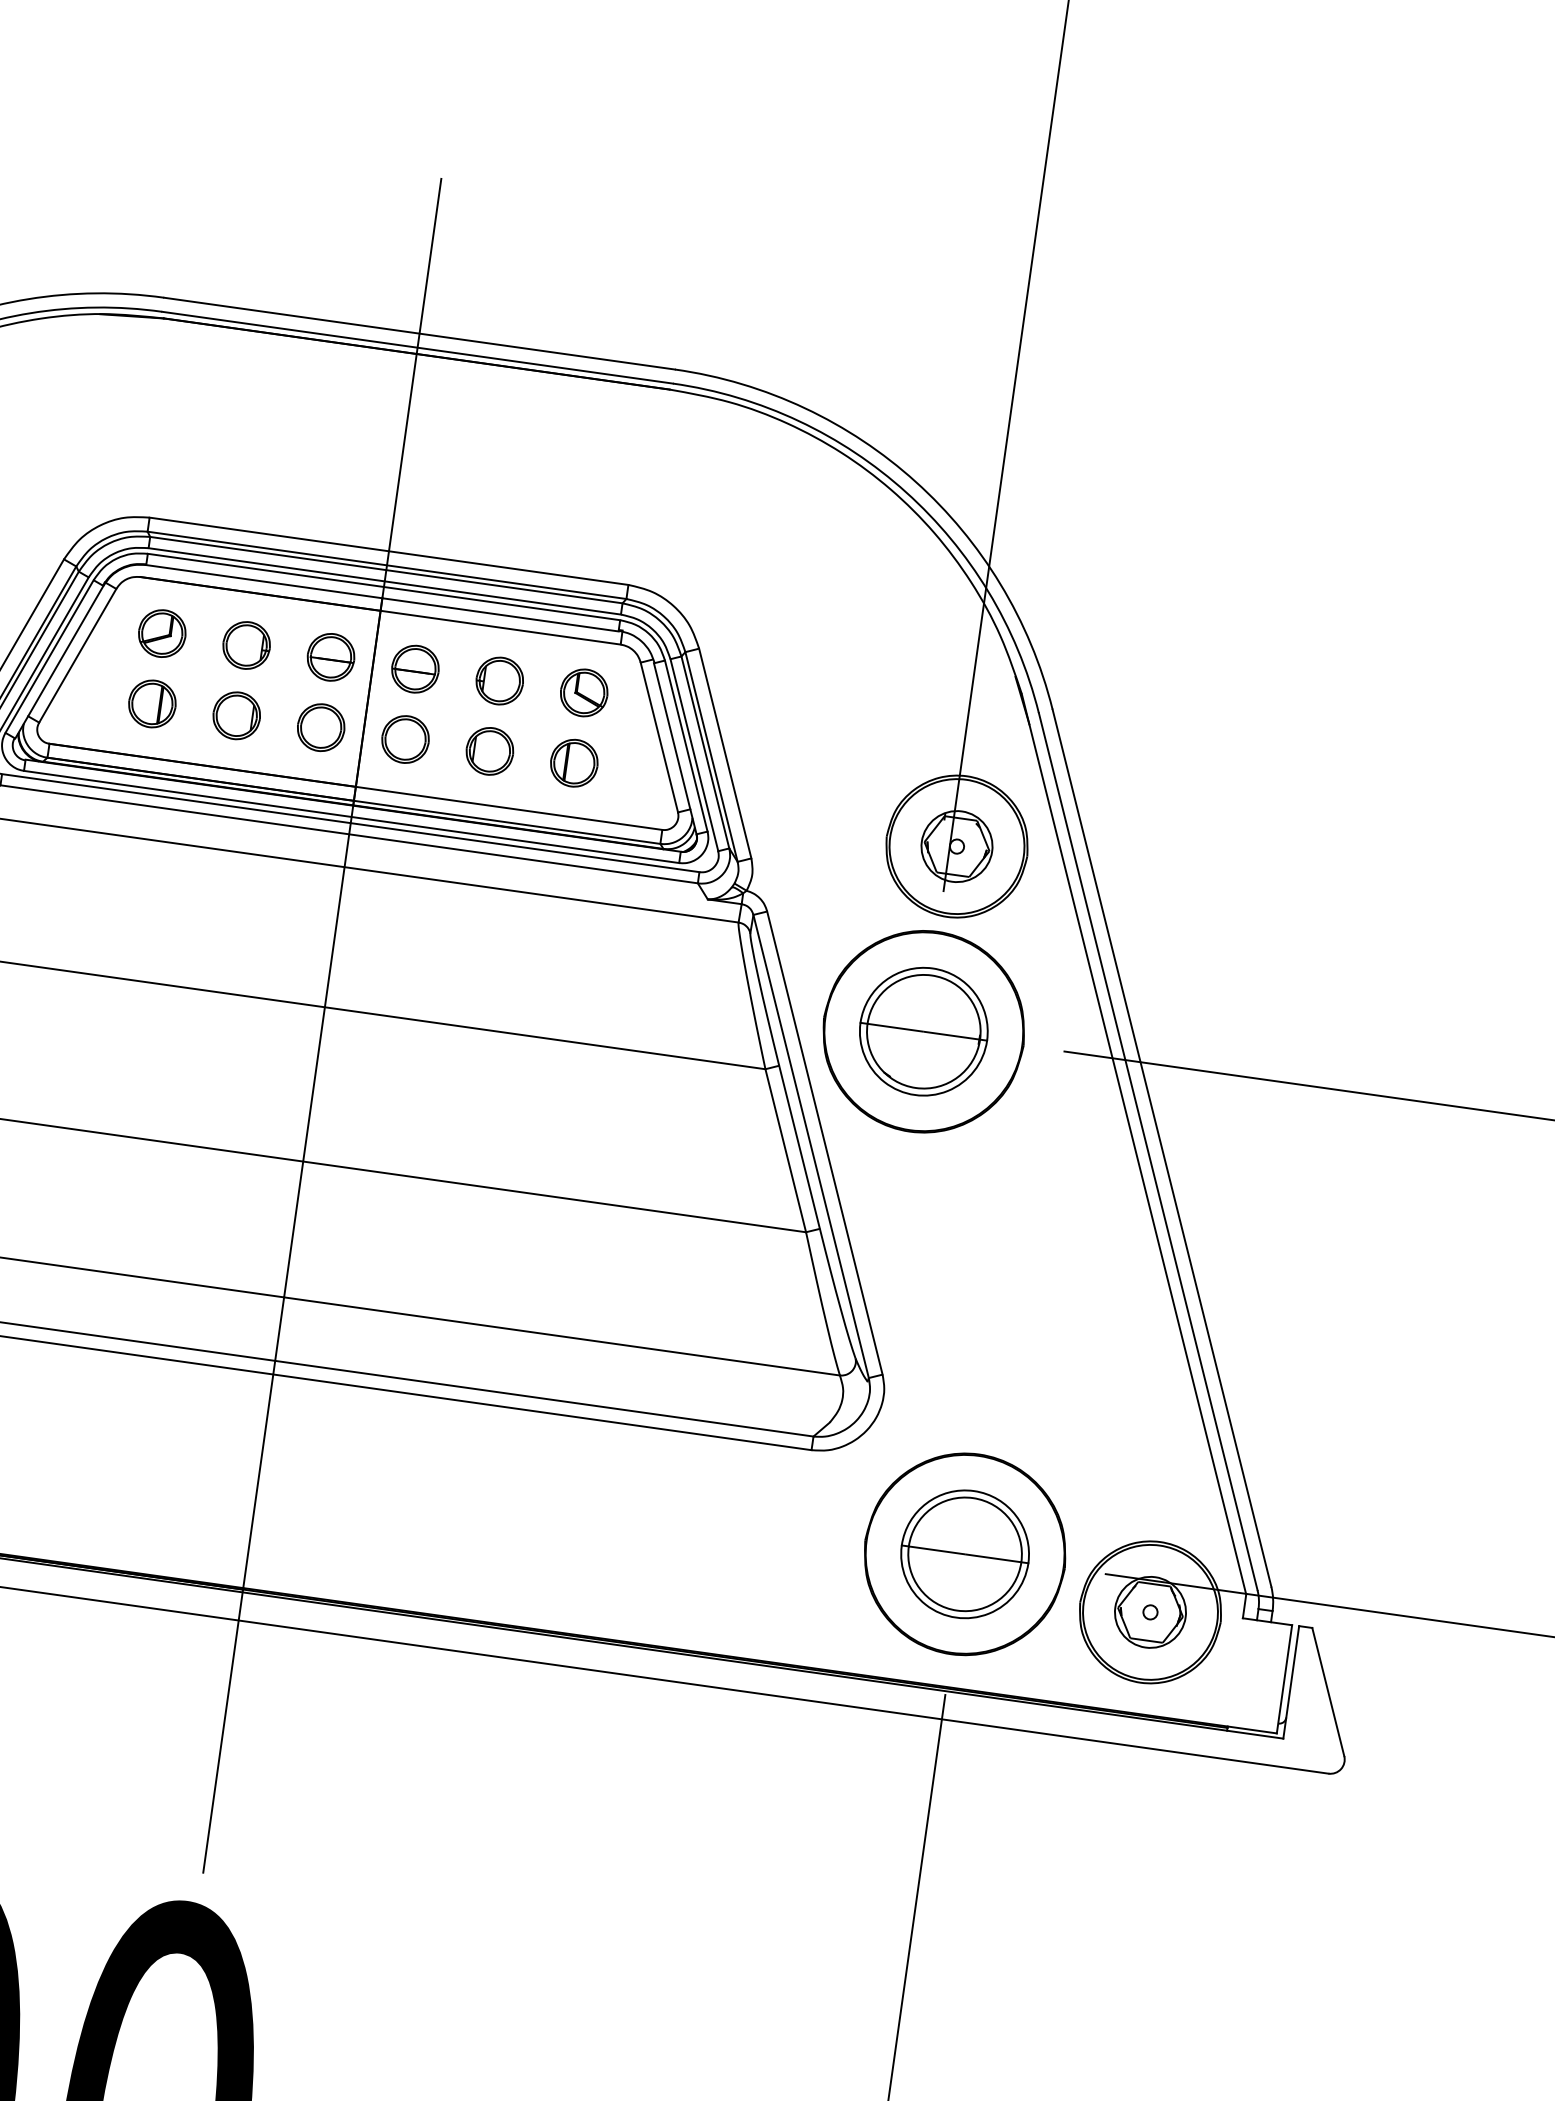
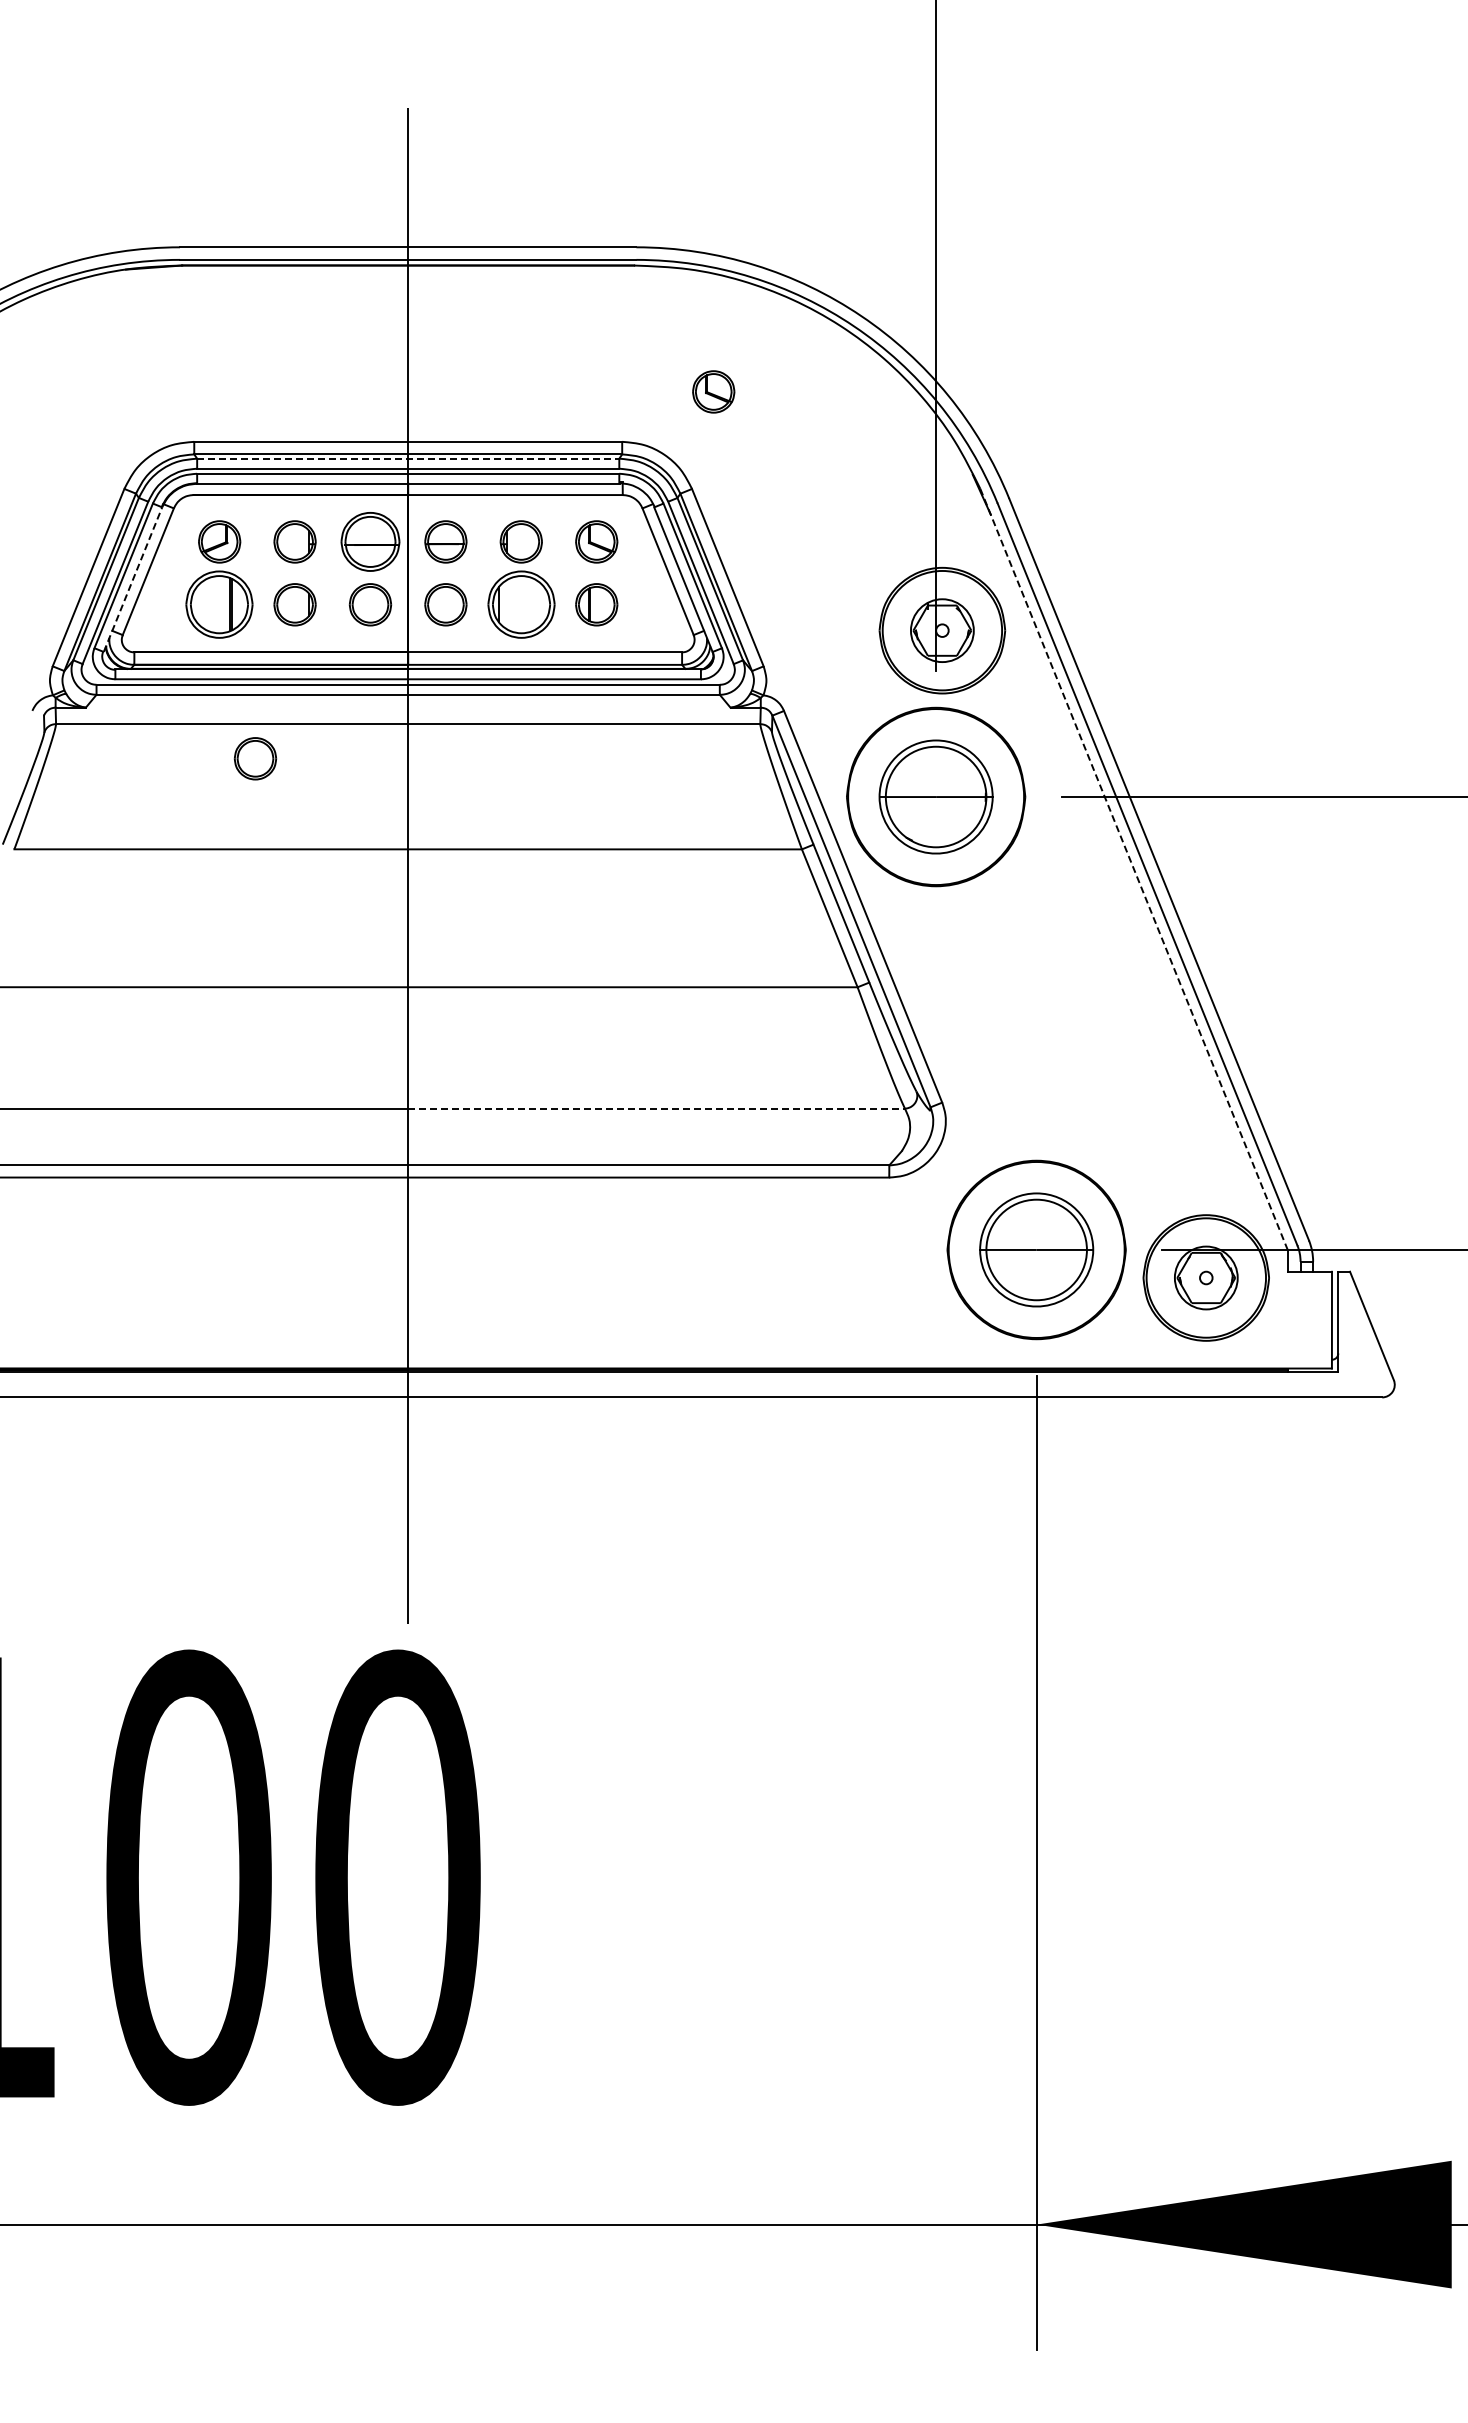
part: (738, 542) -> (713, 391), added
line: (386, 569) -> (408, 458), solid -> dashed
part: (331, 656) -> (370, 541), size x1.4
line: (58, 661) -> (132, 579), solid -> dashed
part: (152, 703) -> (219, 604), size x1.6
part: (489, 750) -> (520, 604), size x1.6
part: (168, 881) -> (255, 758), added
line: (1134, 1144) -> (1134, 869), solid -> dashed
line: (563, 1336) -> (657, 1108), solid -> dashed

